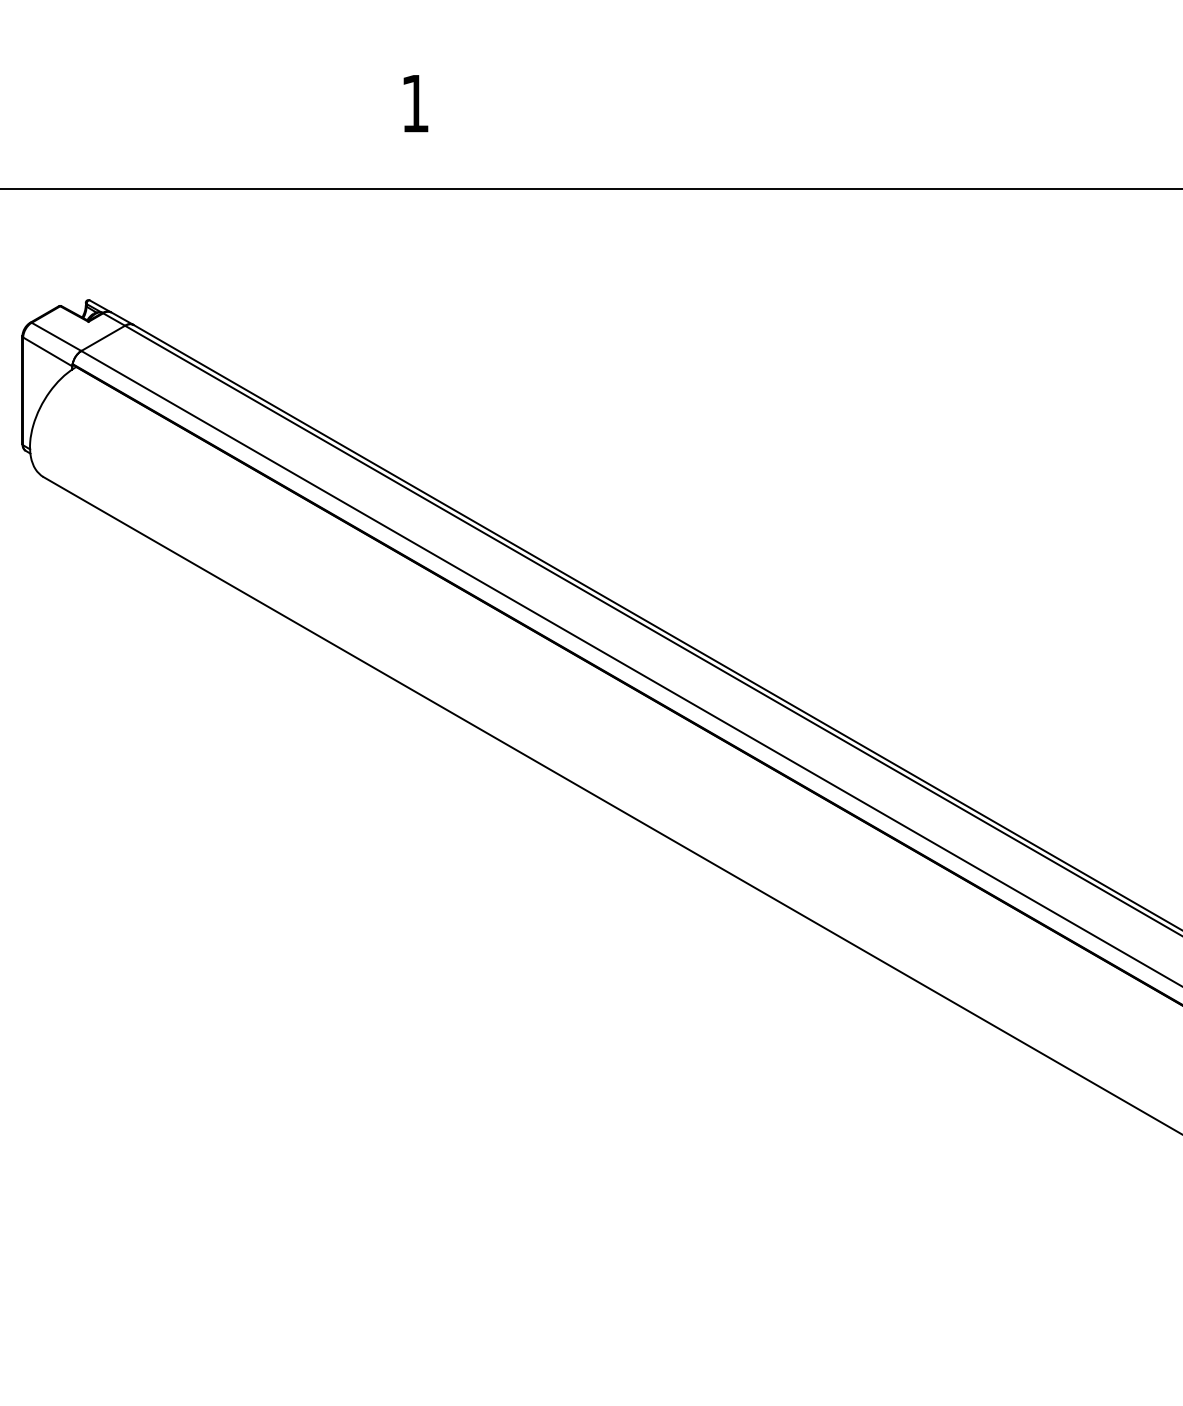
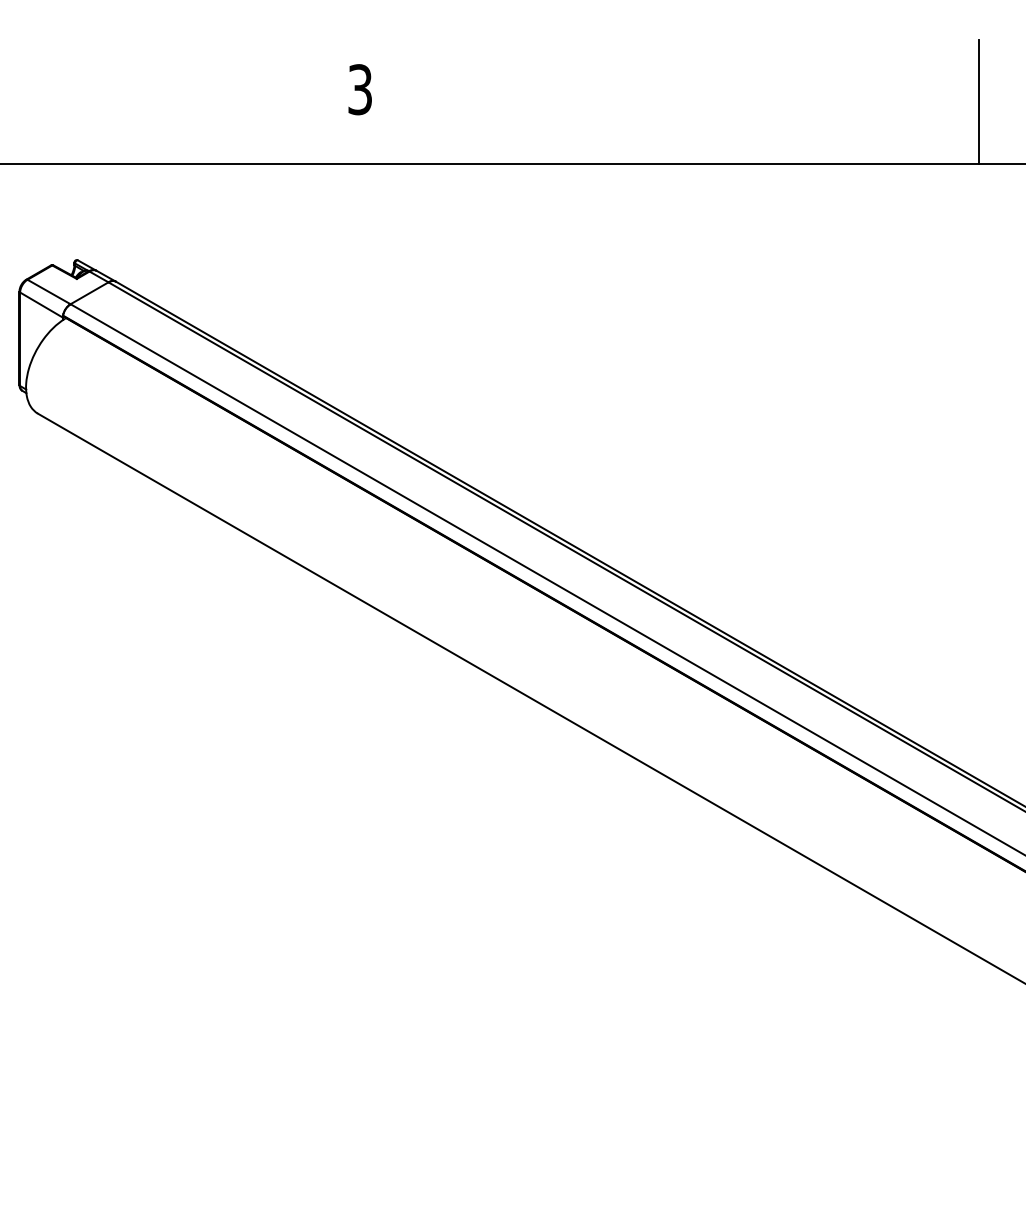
text: (414, 103) -> (359, 89), 1 -> 3
line: (1128, 117) -> (978, 101), added

